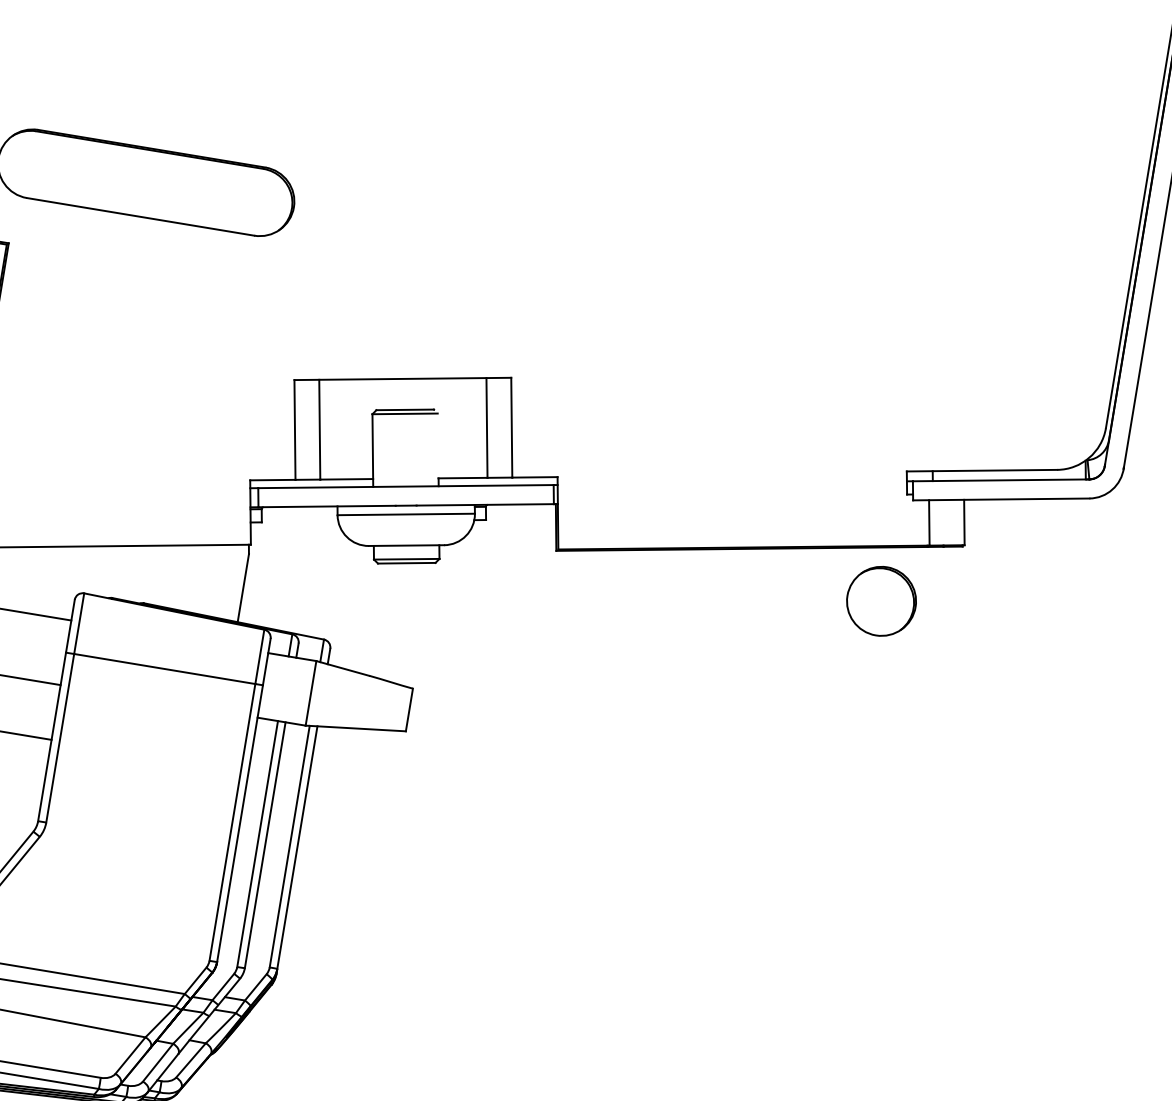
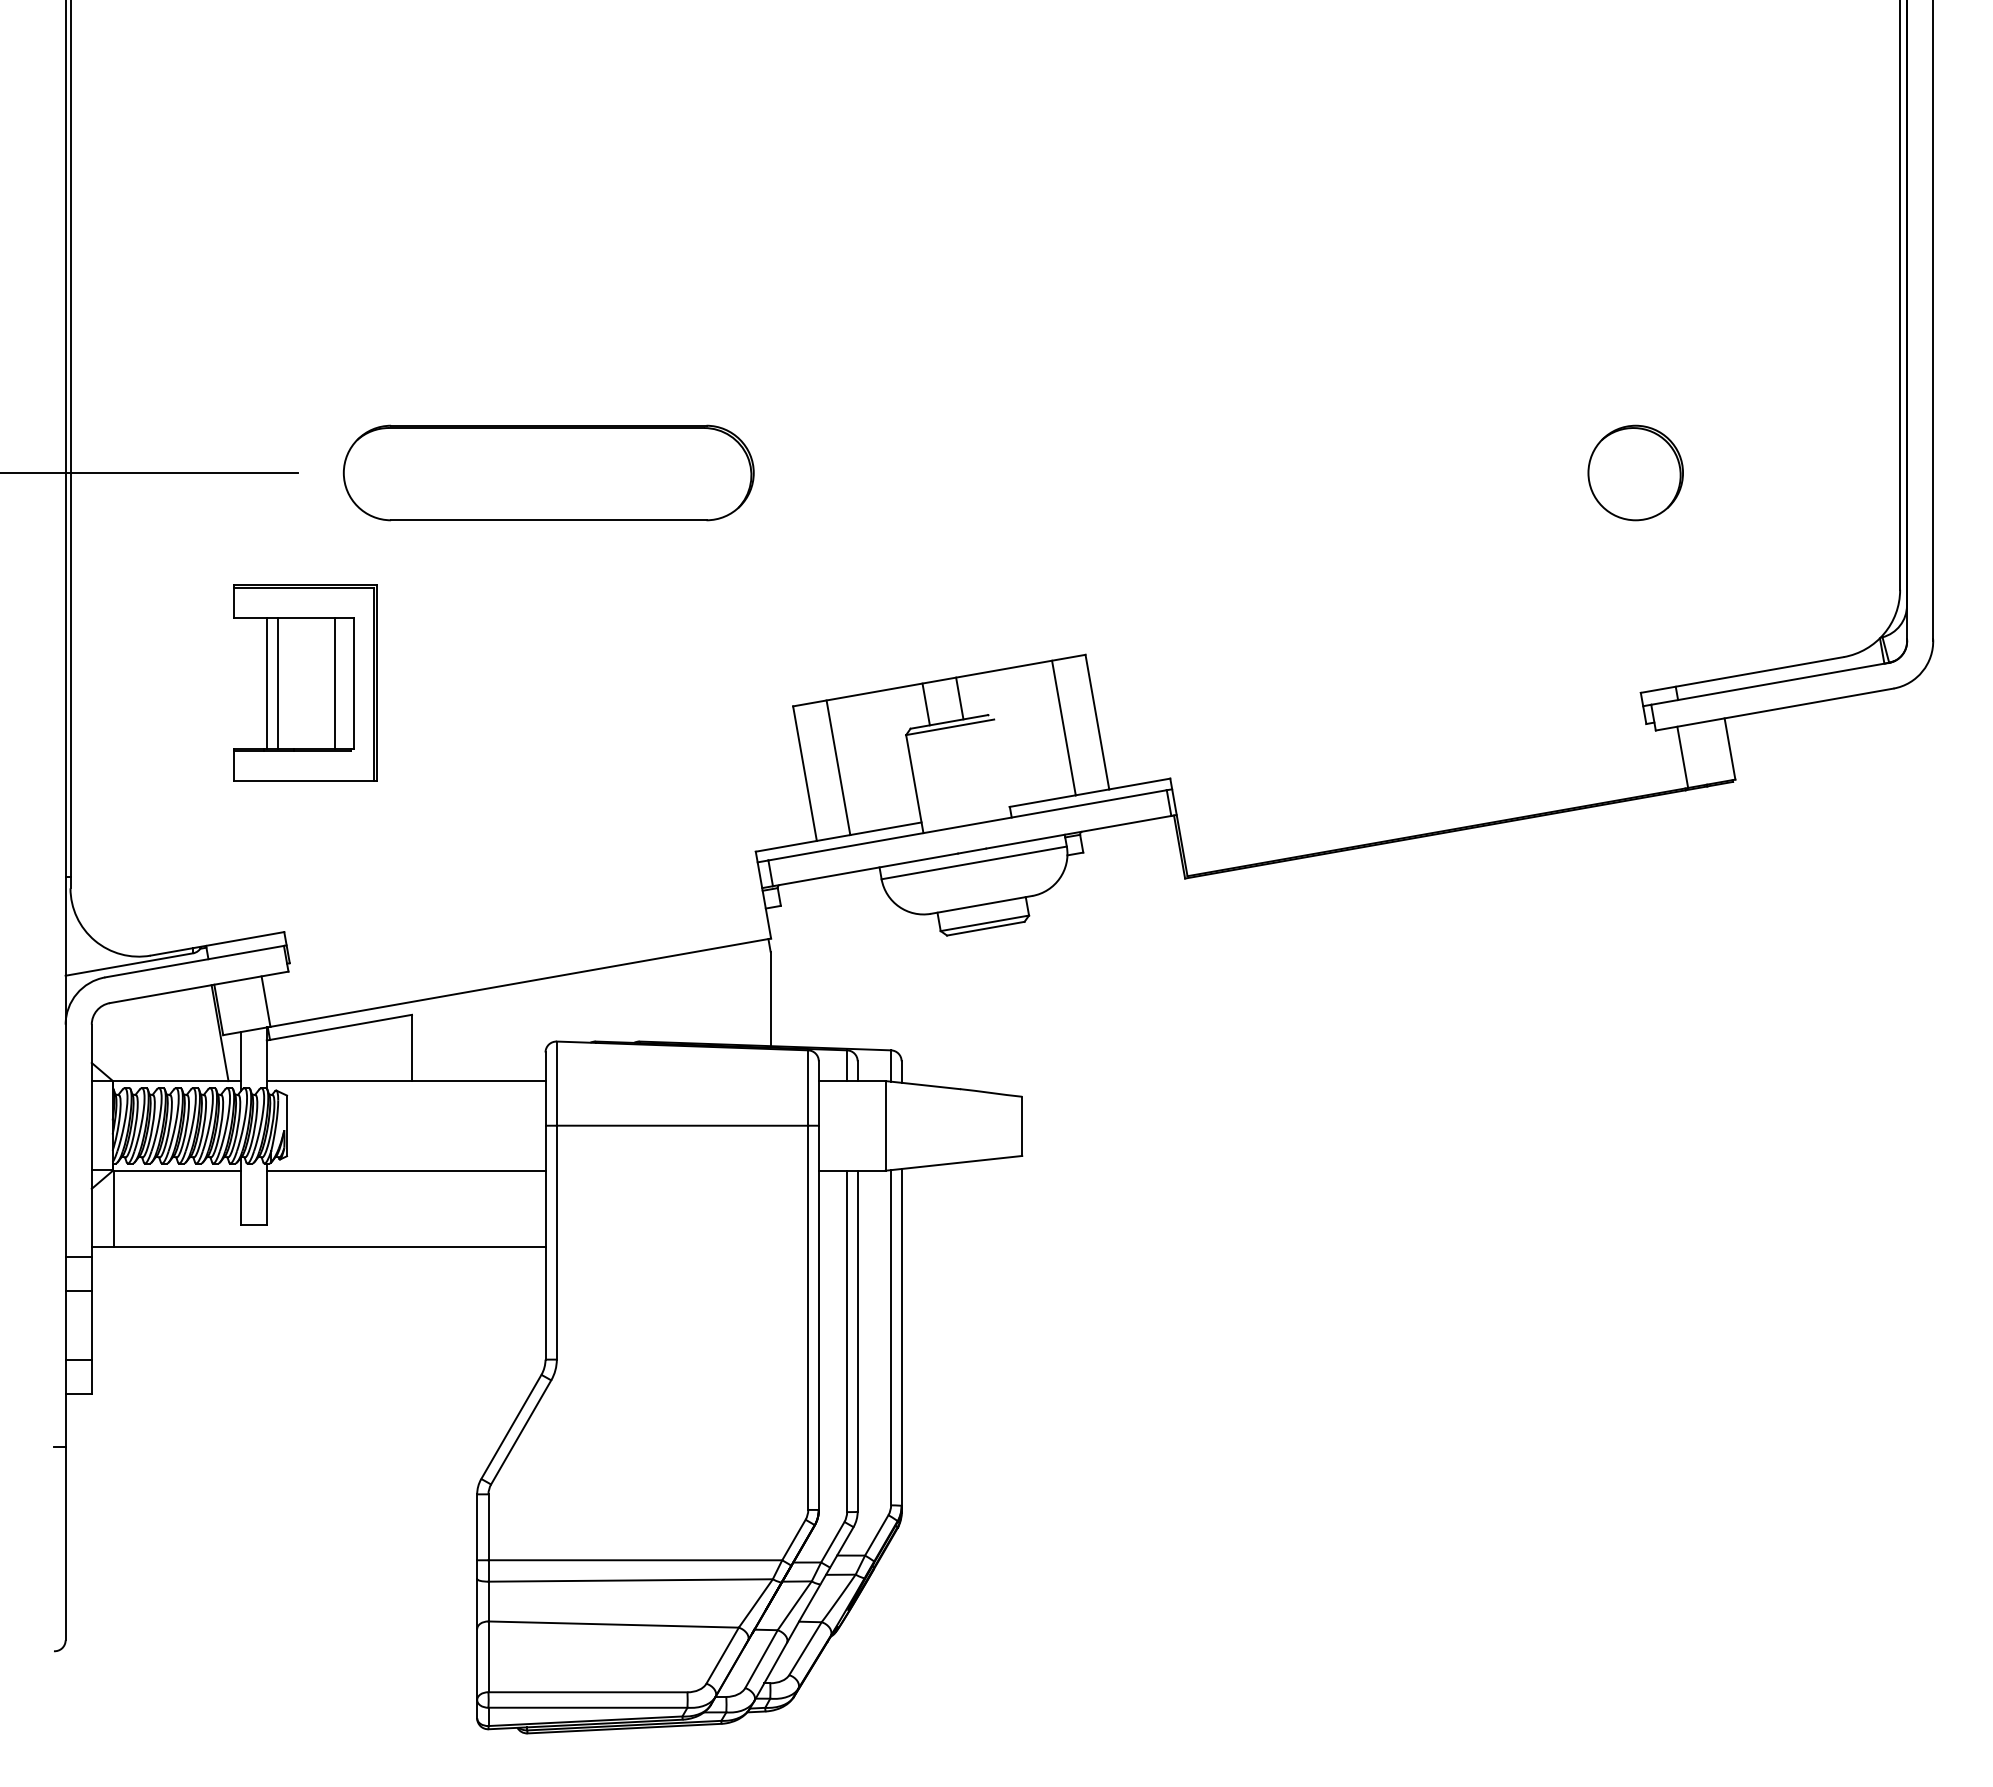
line: (390, 394) -> (925, 704), added
line: (415, 394) -> (959, 698), added
part: (881, 600) -> (1635, 472), moved

